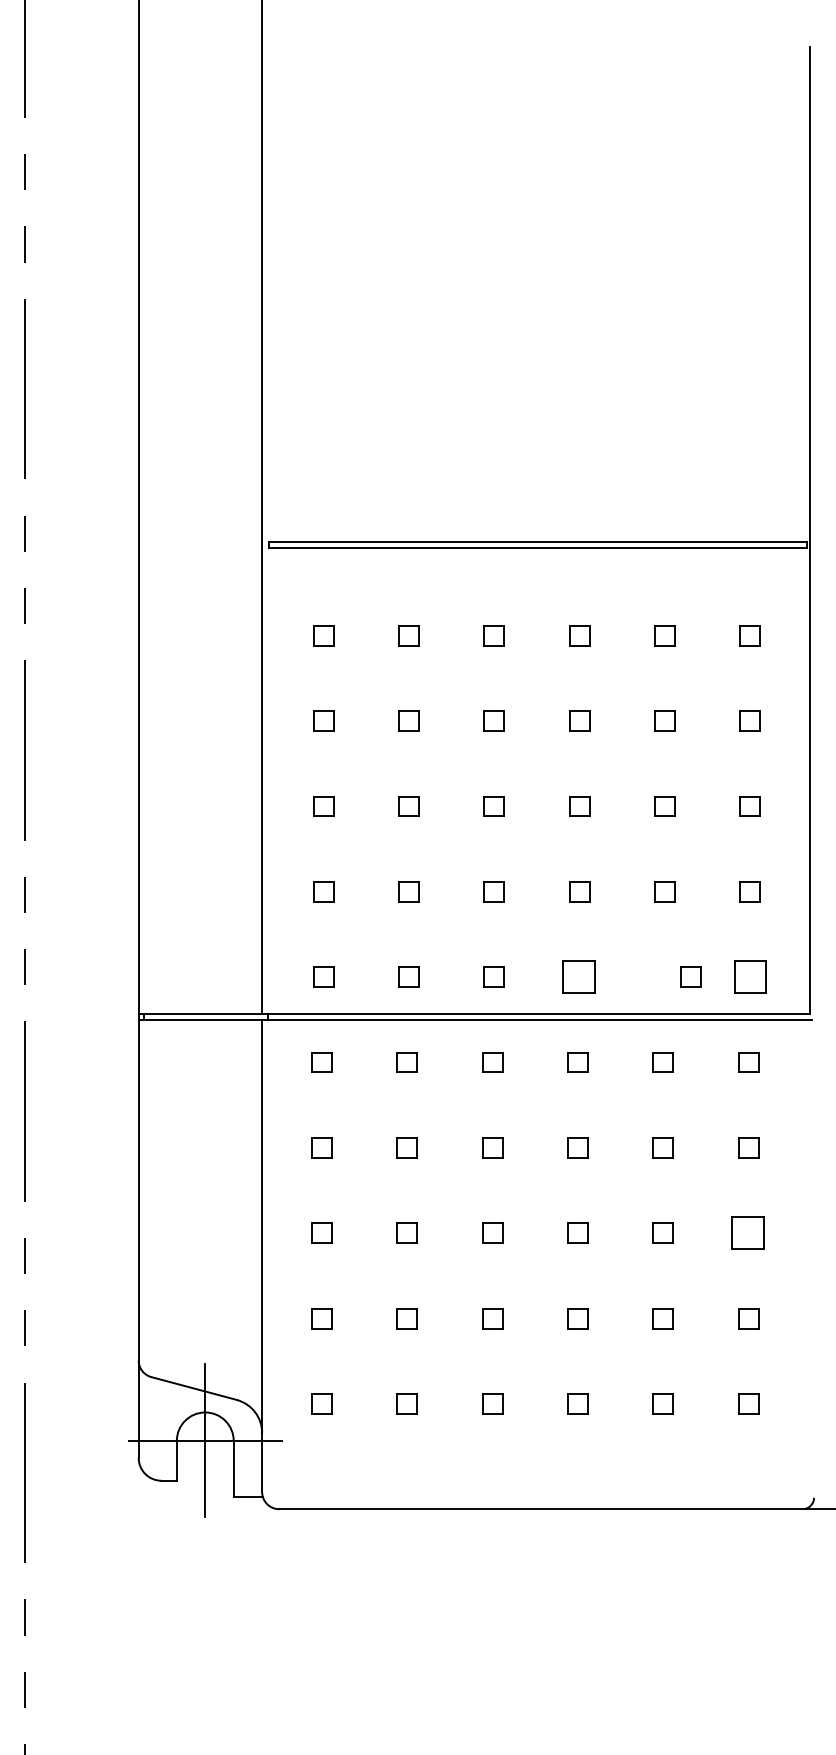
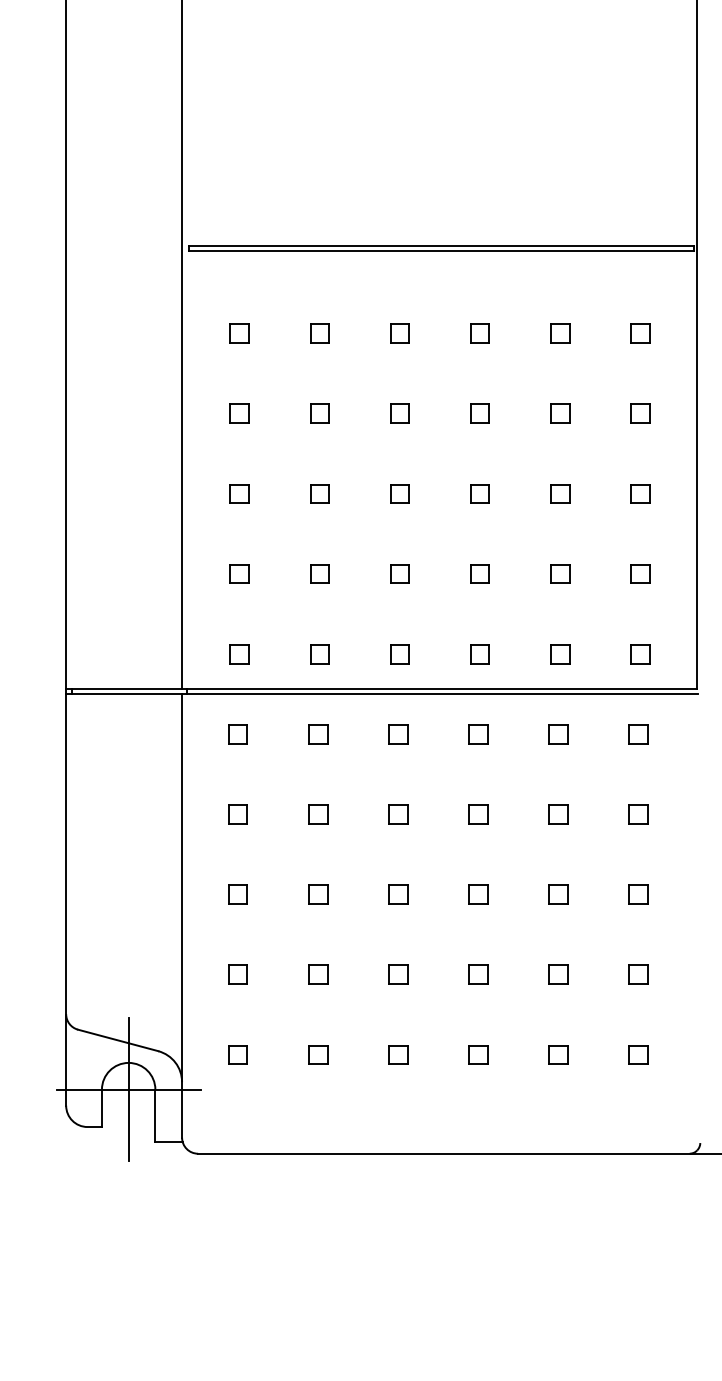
part: (579, 976) -> (480, 653), size x0.62
part: (690, 976) -> (559, 653), moved
part: (749, 976) -> (639, 653), size x0.62
part: (748, 1232) -> (638, 893), size x0.62

